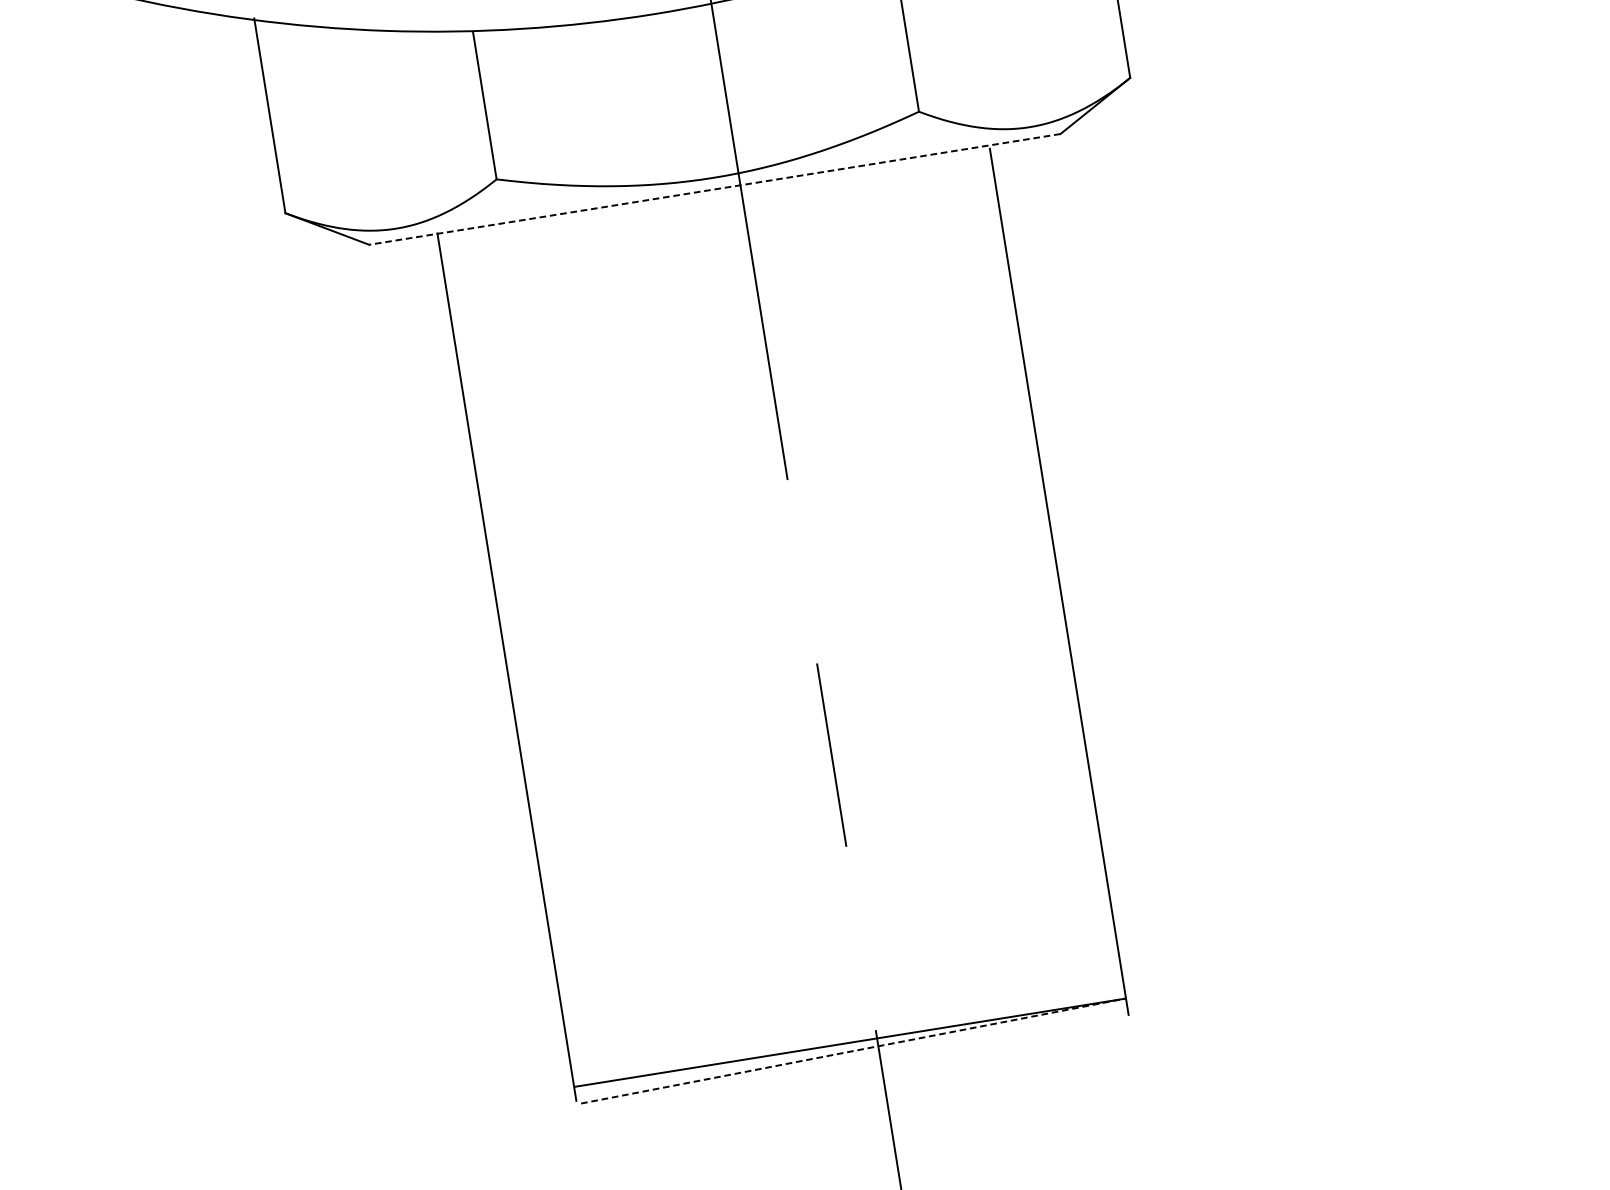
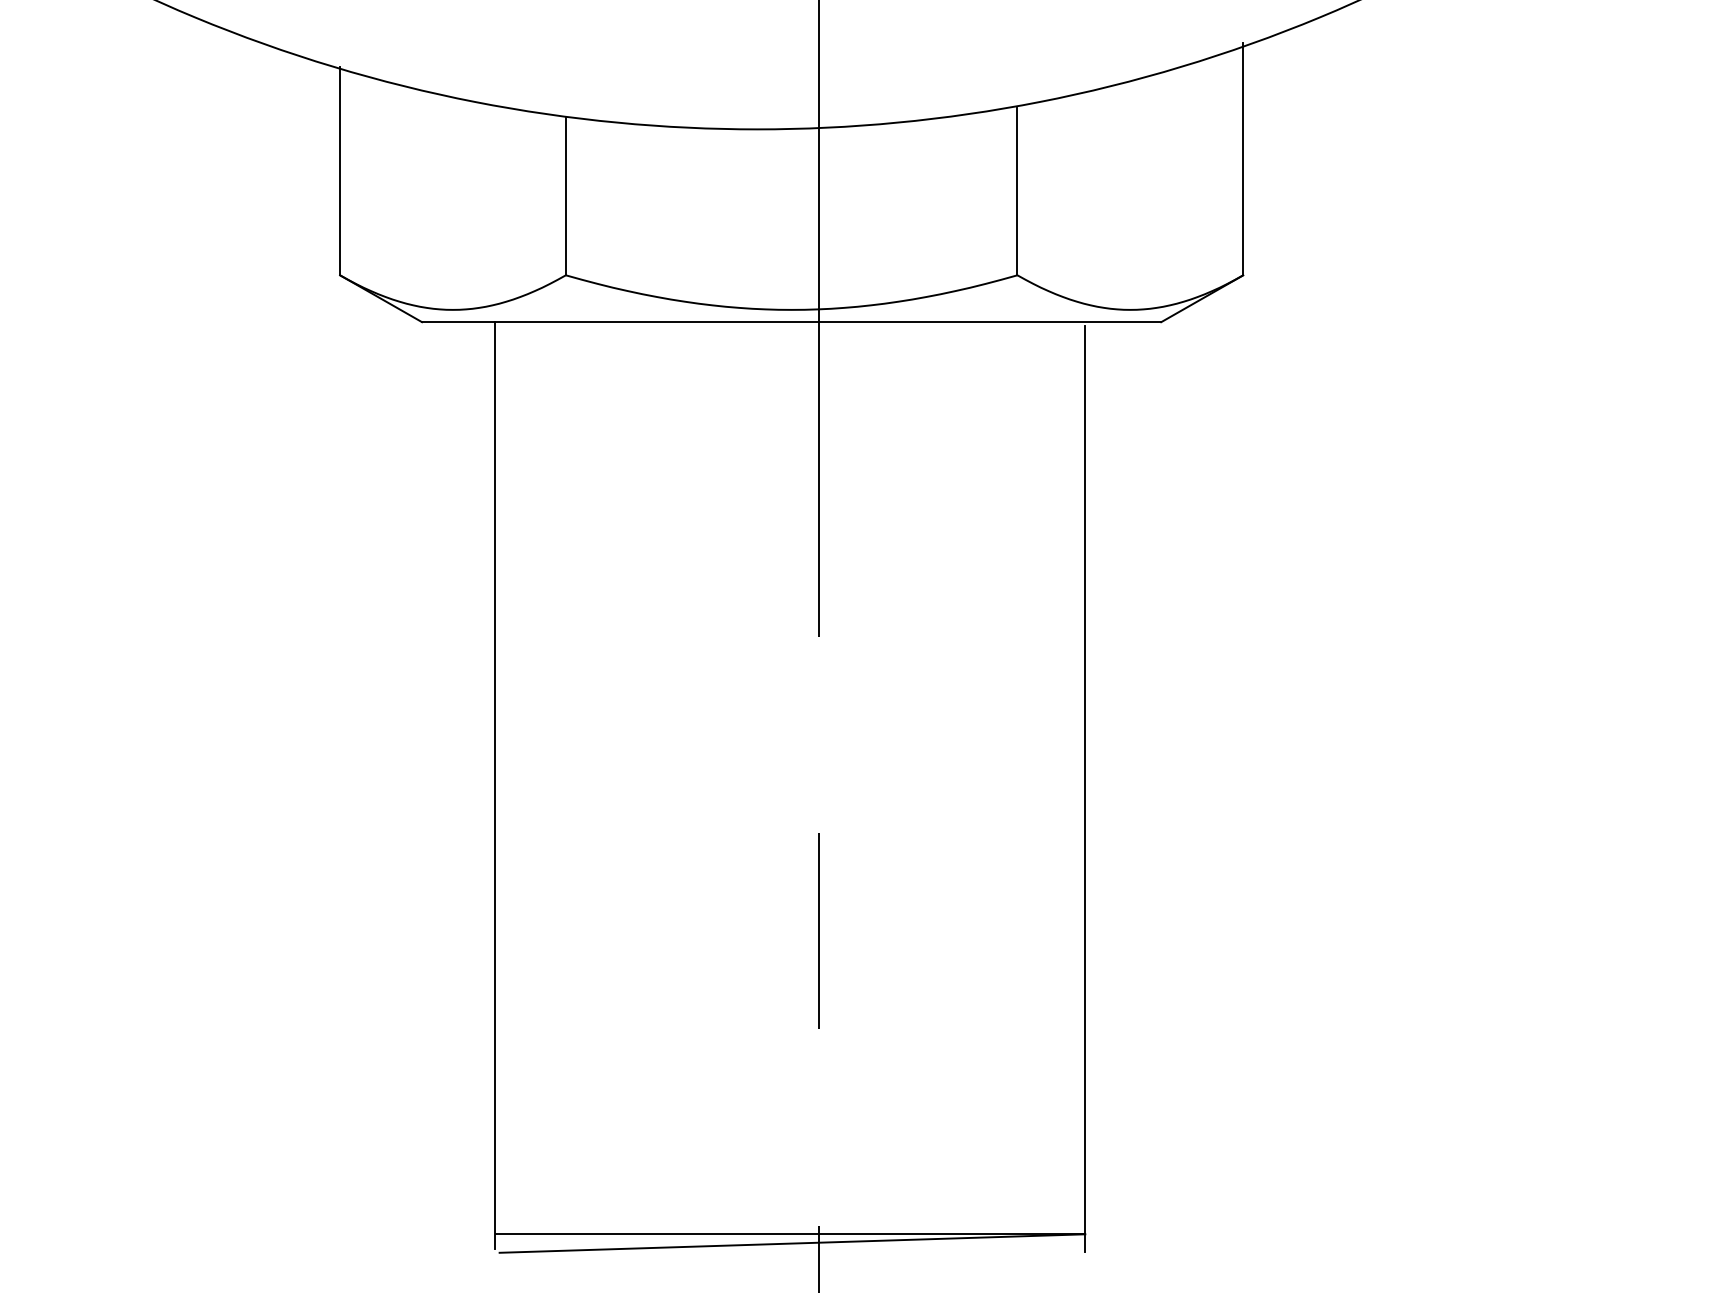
line: (714, 189) -> (791, 322), dashed -> solid
line: (853, 1050) -> (792, 1243), dashed -> solid

